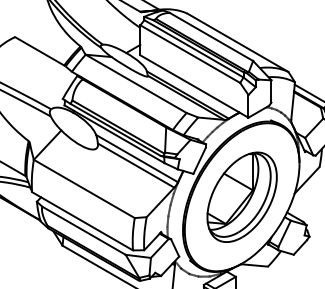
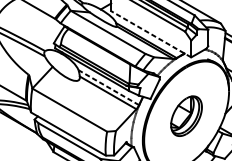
line: (193, 86) -> (150, 34), solid -> dashed
line: (136, 158) -> (108, 87), solid -> dashed
part: (241, 196) -> (186, 115), size x0.6

